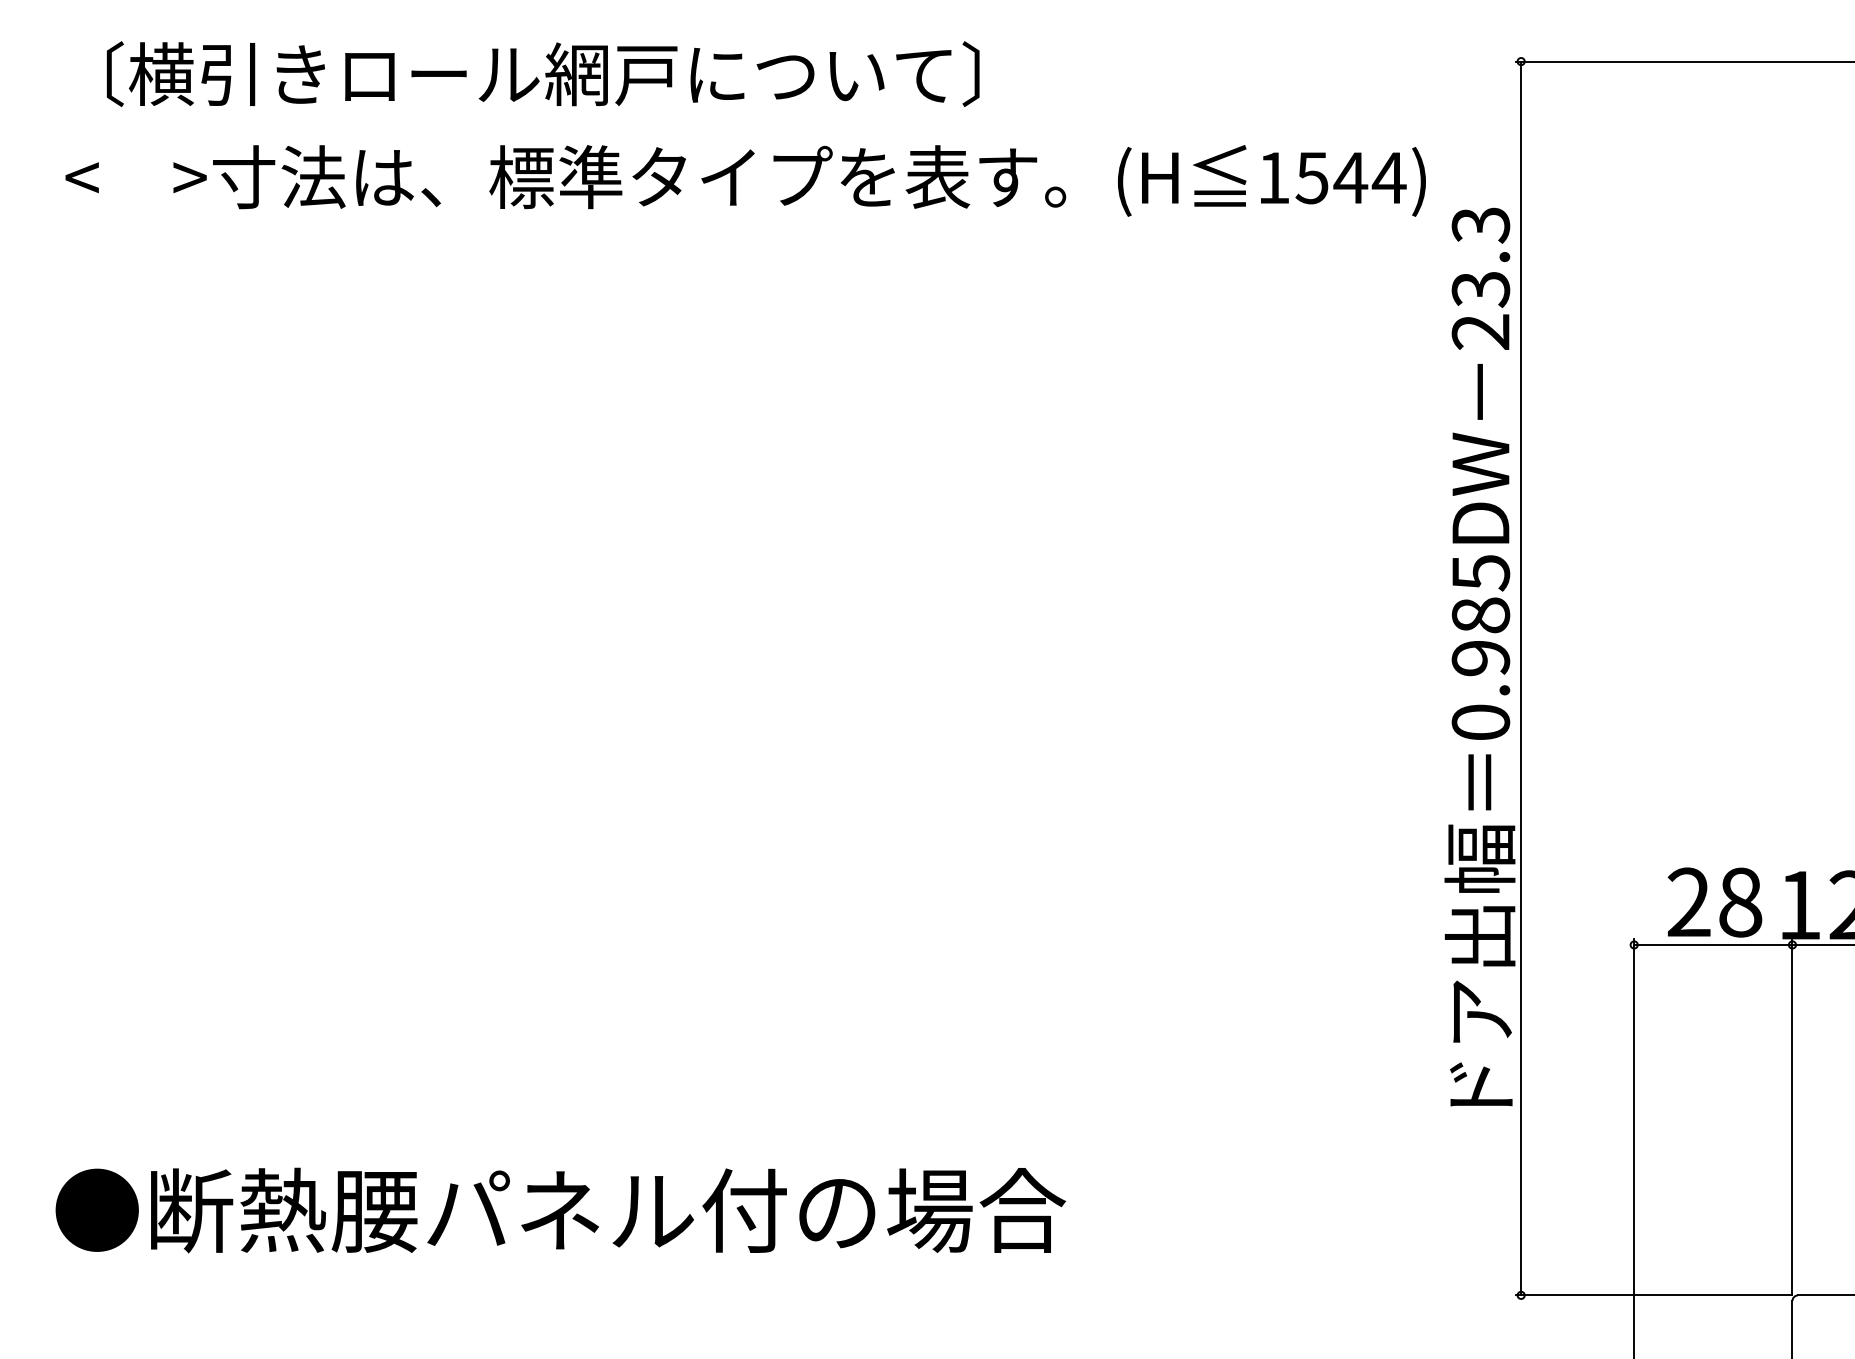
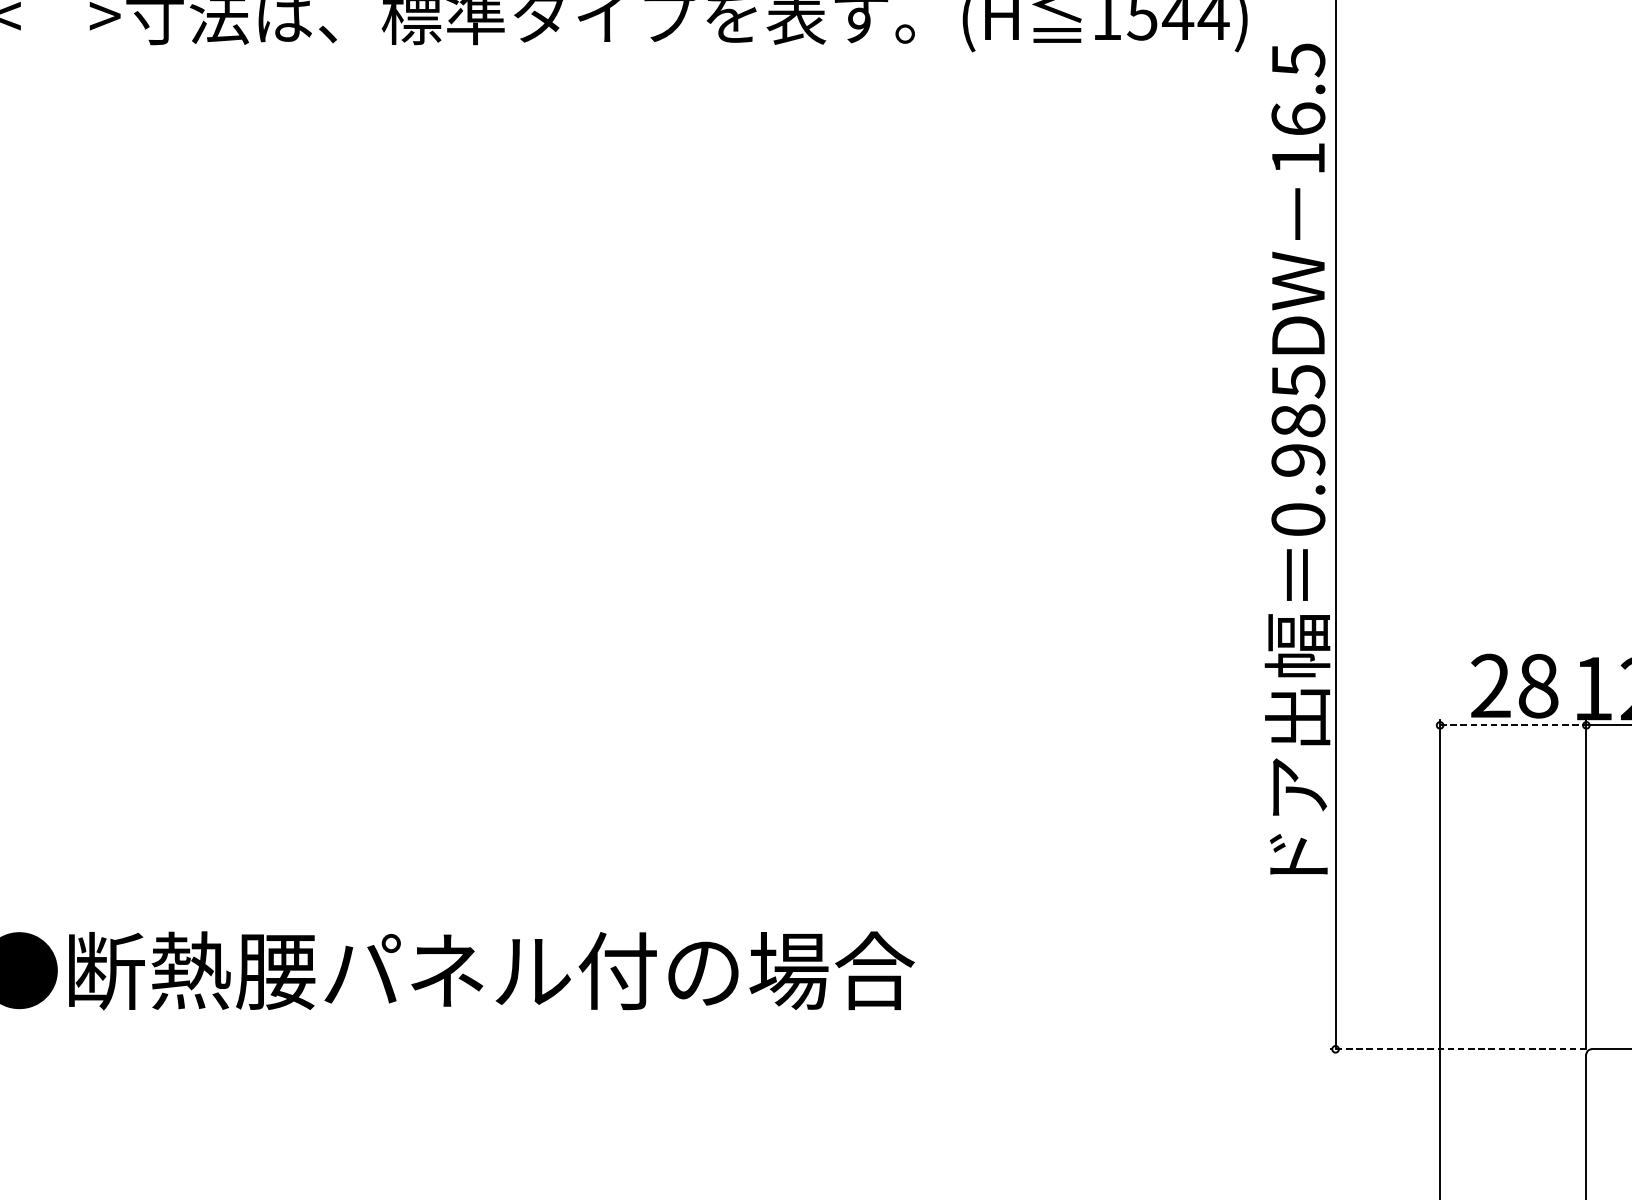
text: (1480, 278) -> (1298, 109), 23.3 -> 16.5
line: (1713, 944) -> (1513, 724), solid -> dashed
line: (1653, 1295) -> (1457, 1049), solid -> dashed

